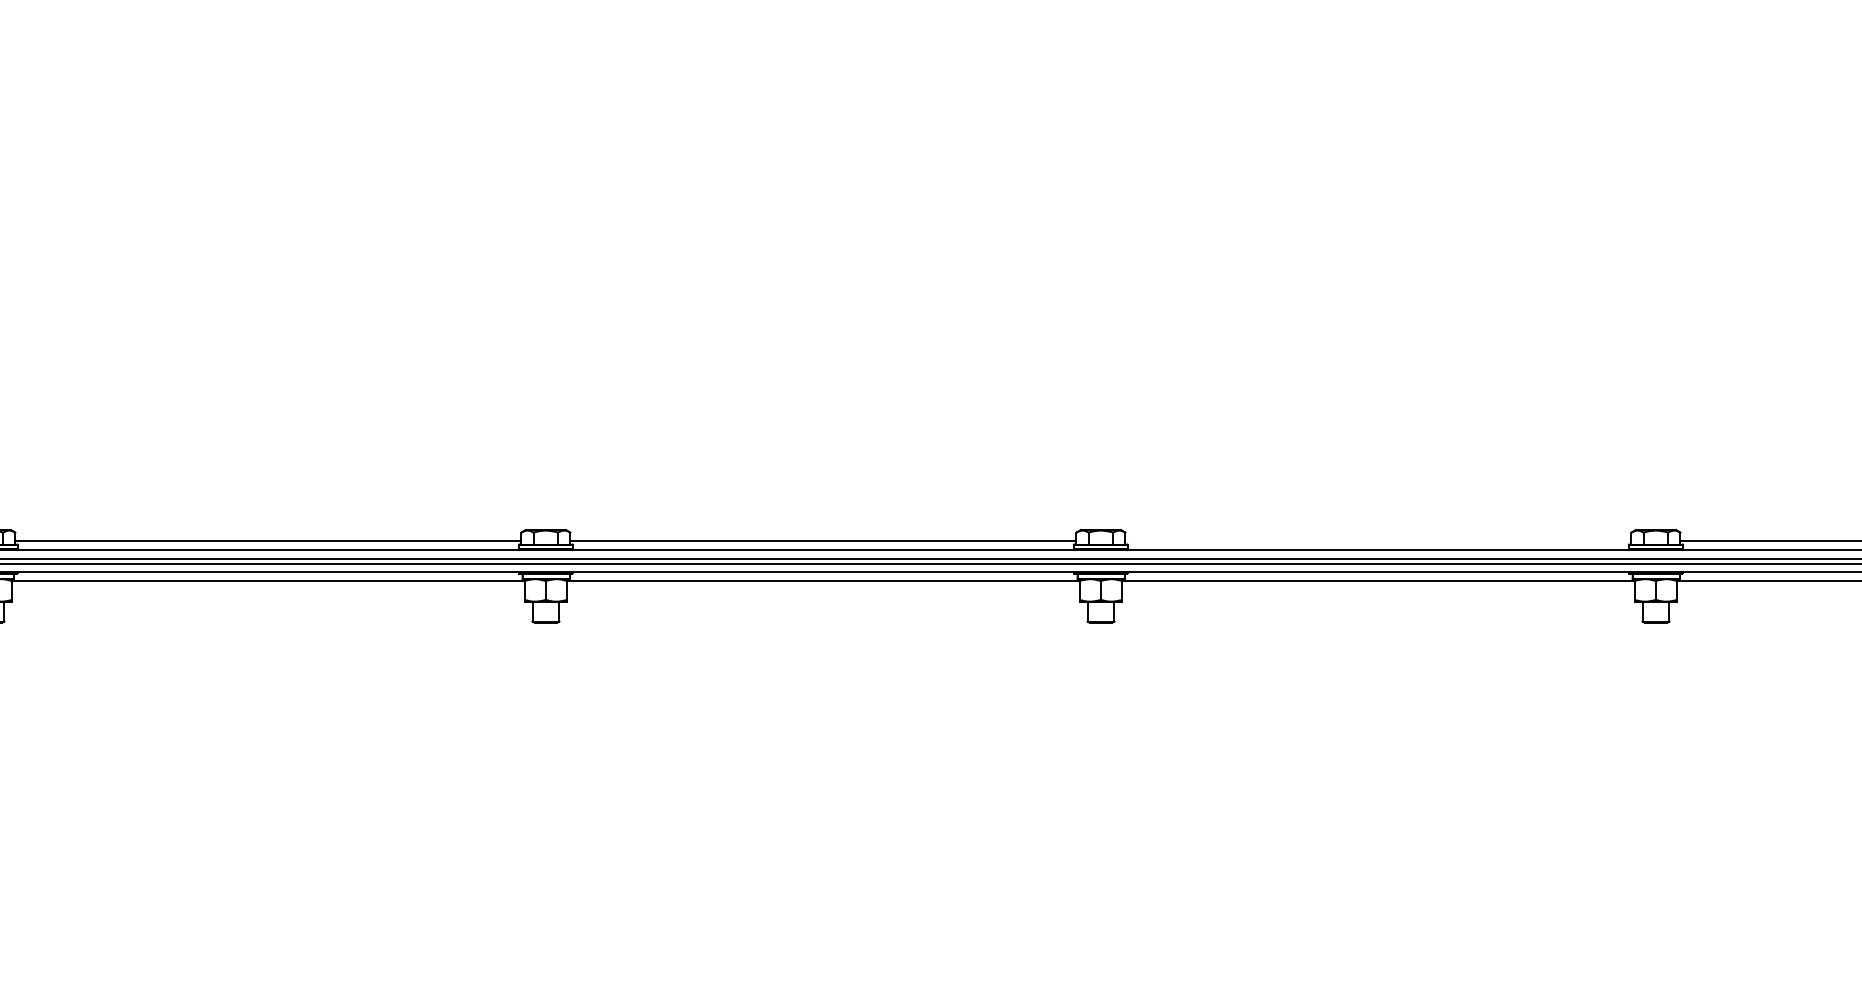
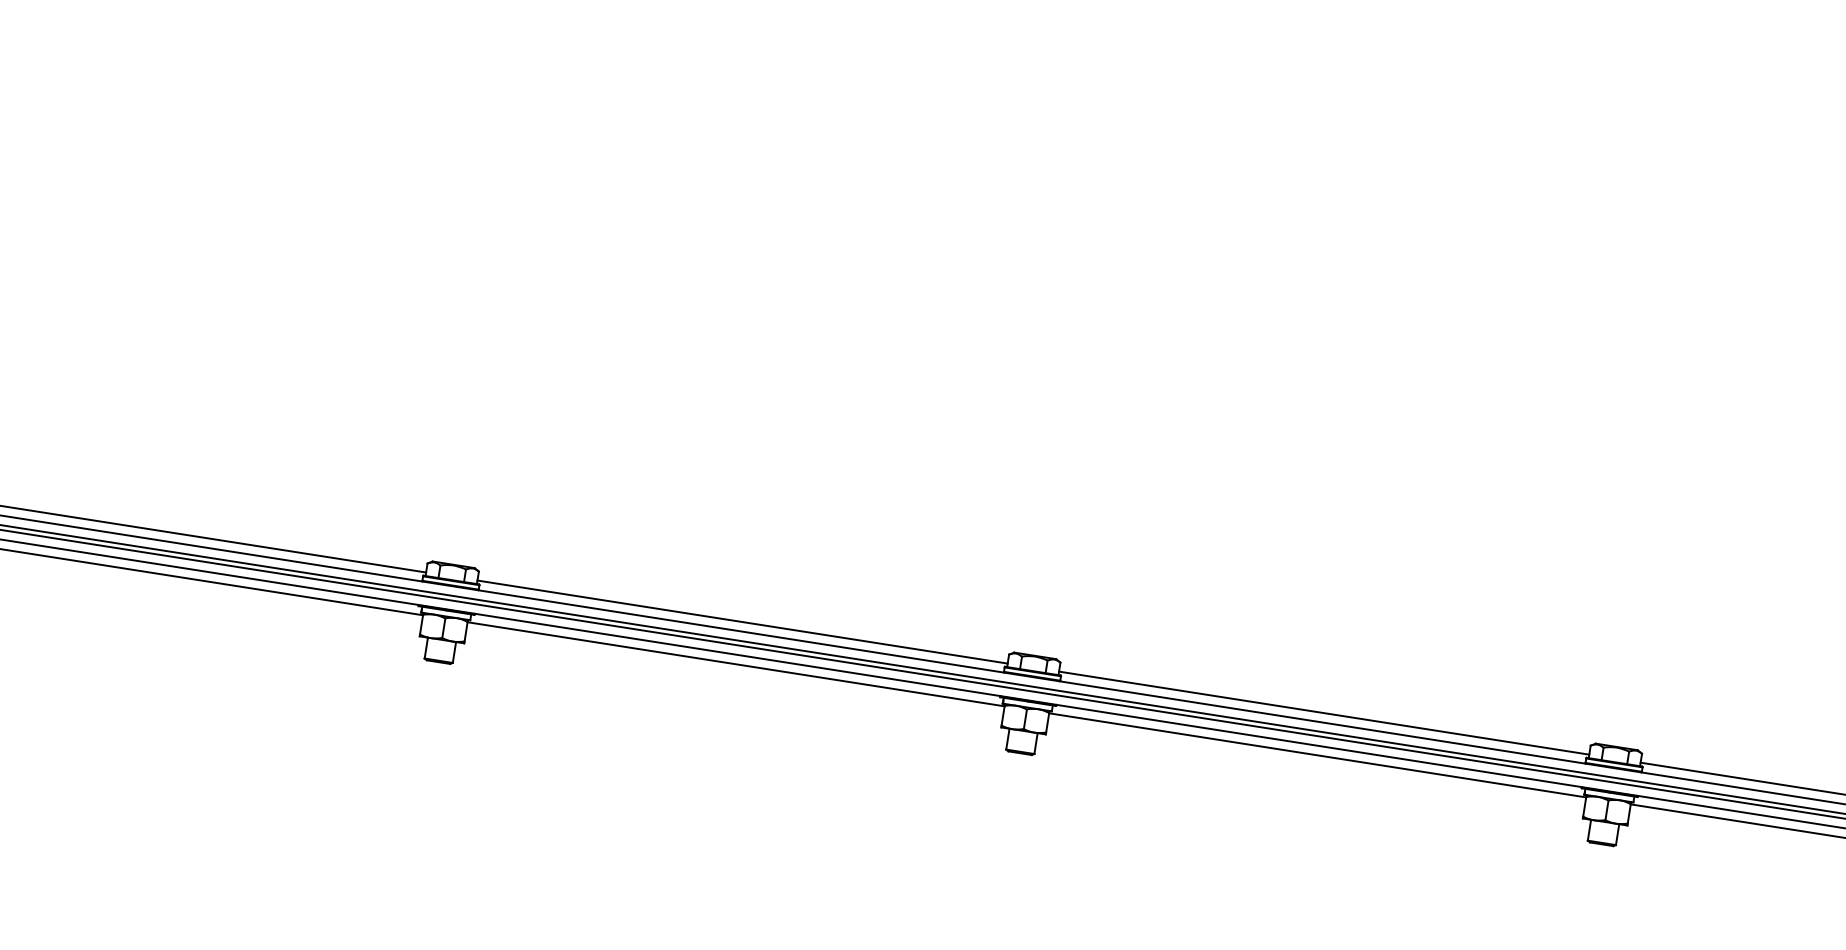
line: (1378, 541) -> (1324, 713), added

